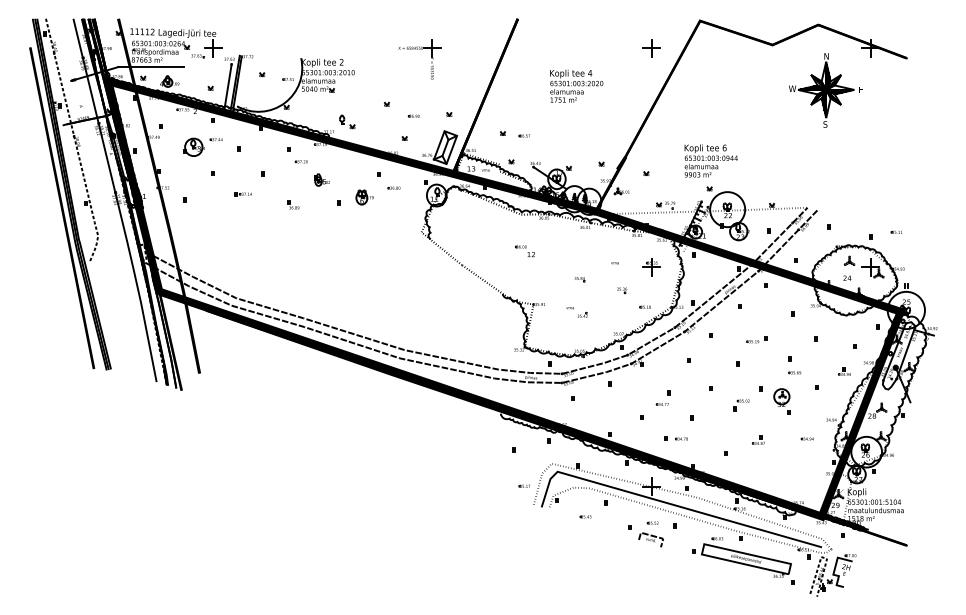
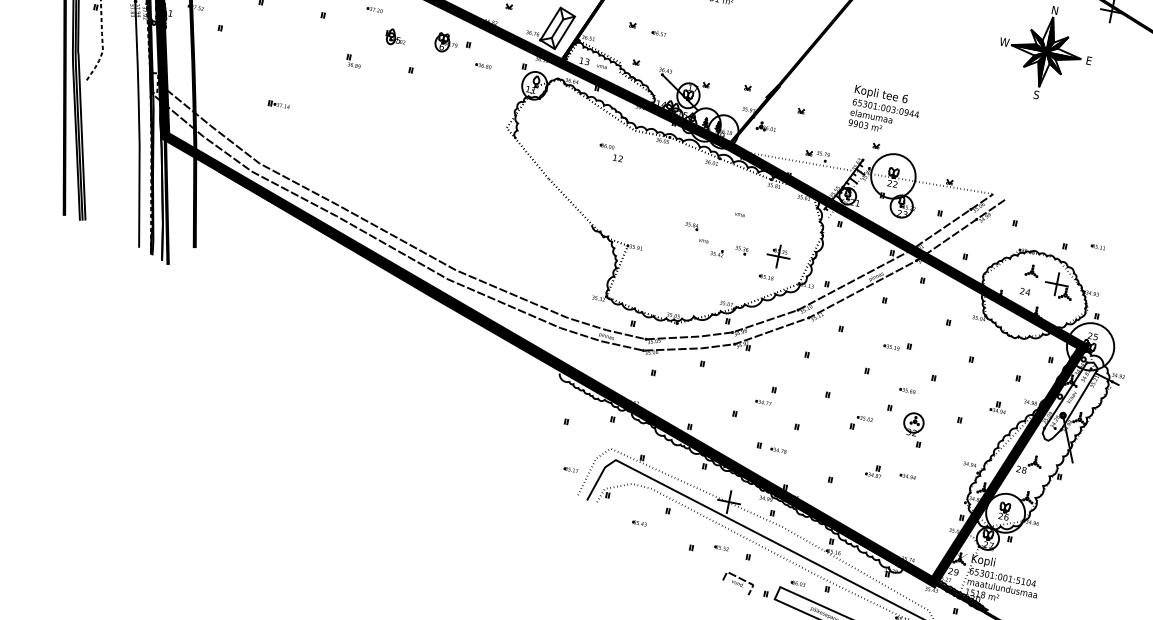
part: (242, 194) -> (277, 105), moved
part: (364, 197) -> (445, 43), moved
part: (524, 250) -> (610, 151), moved
part: (651, 267) -> (778, 256), moved
part: (576, 312) -> (710, 248), moved
part: (794, 372) -> (907, 390), moved
part: (806, 438) -> (906, 475), moved
part: (650, 539) -> (737, 582), moved

